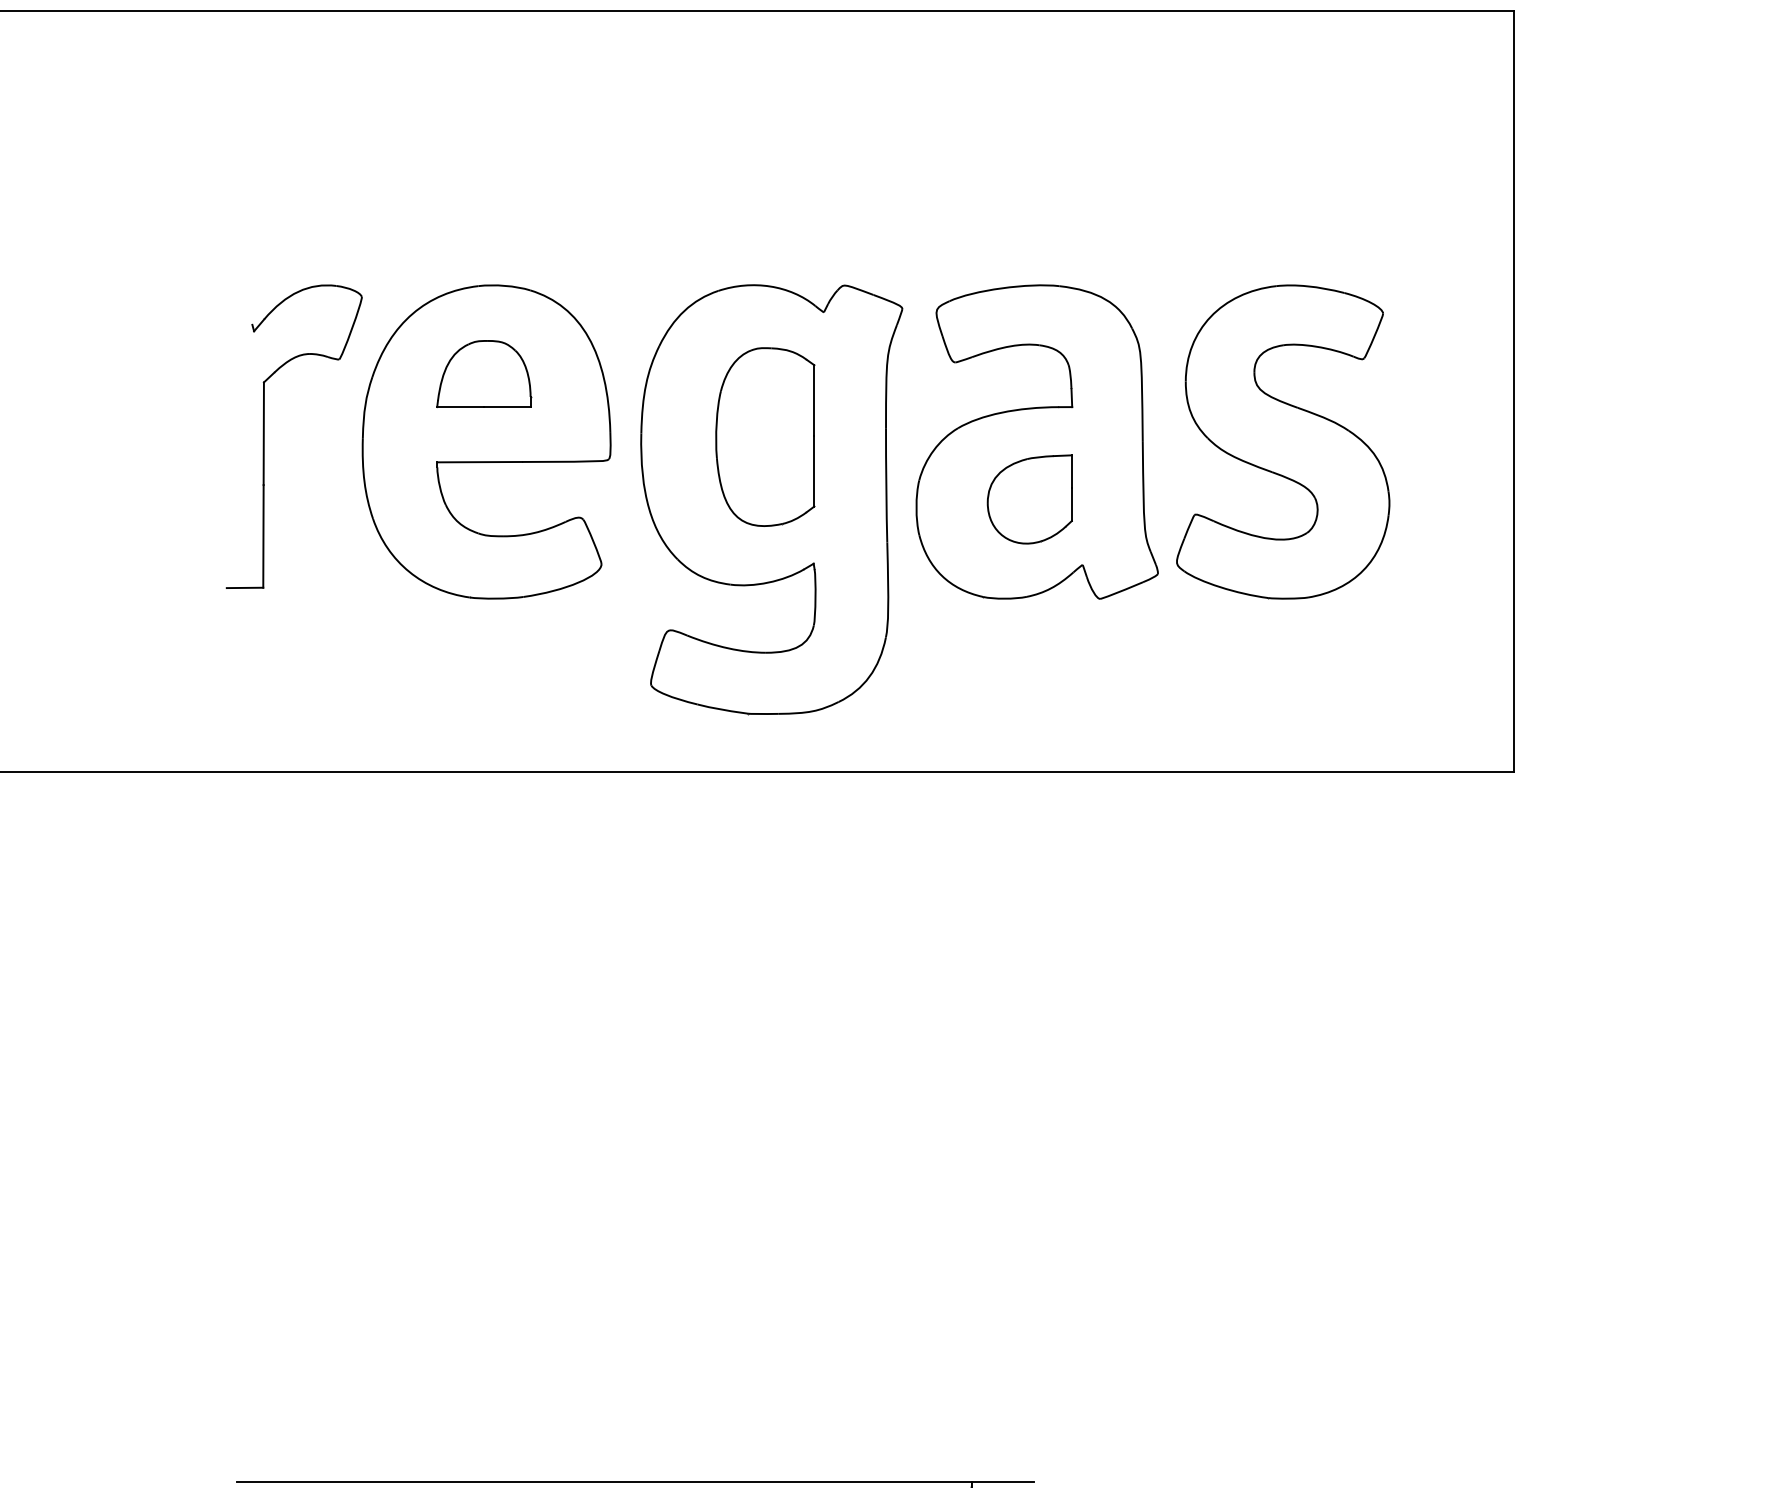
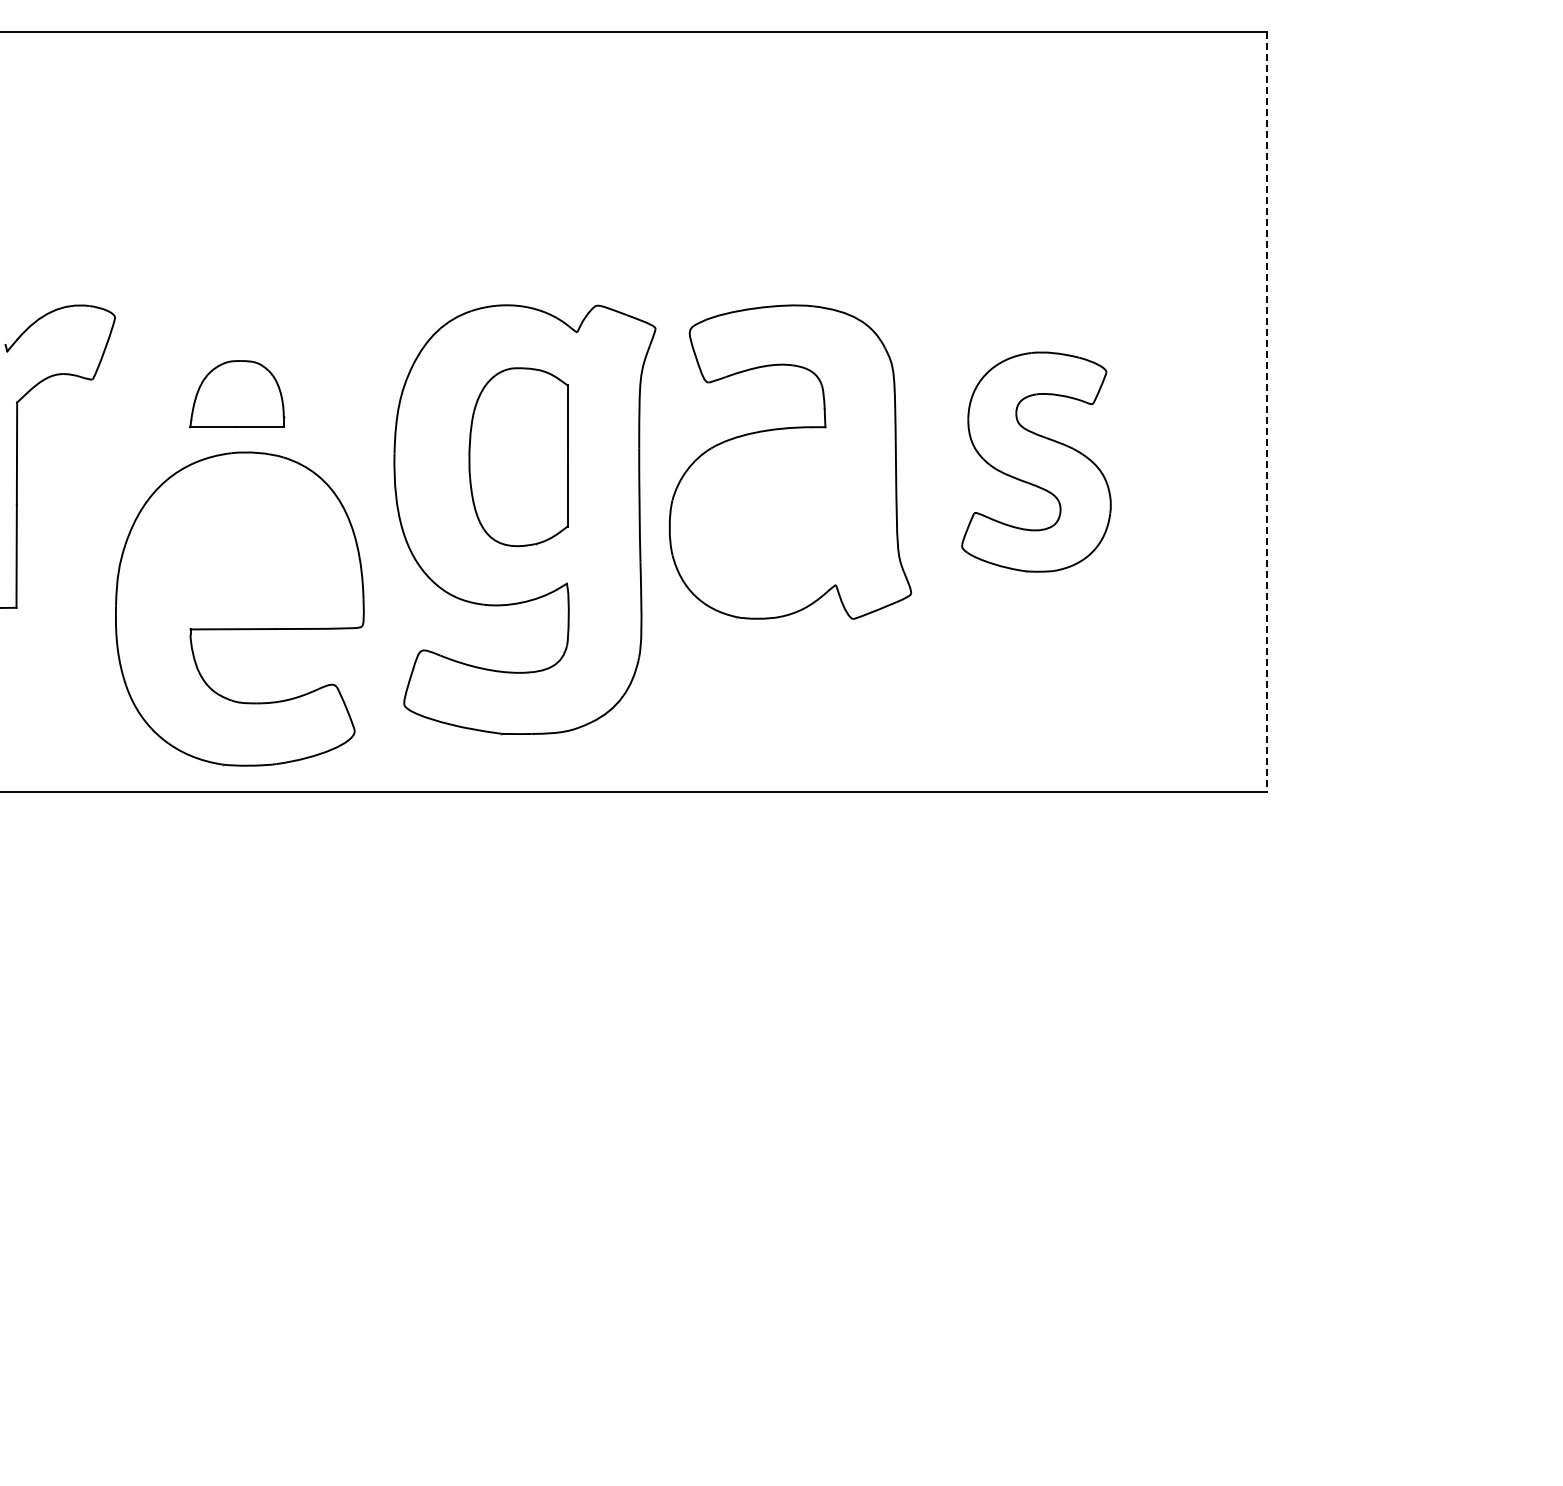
line: (1513, 392) -> (1266, 412), solid -> dashed
part: (486, 441) -> (239, 608), moved
part: (1283, 441) -> (1036, 461), size x0.7
part: (1029, 499) -> (782, 519), removed

